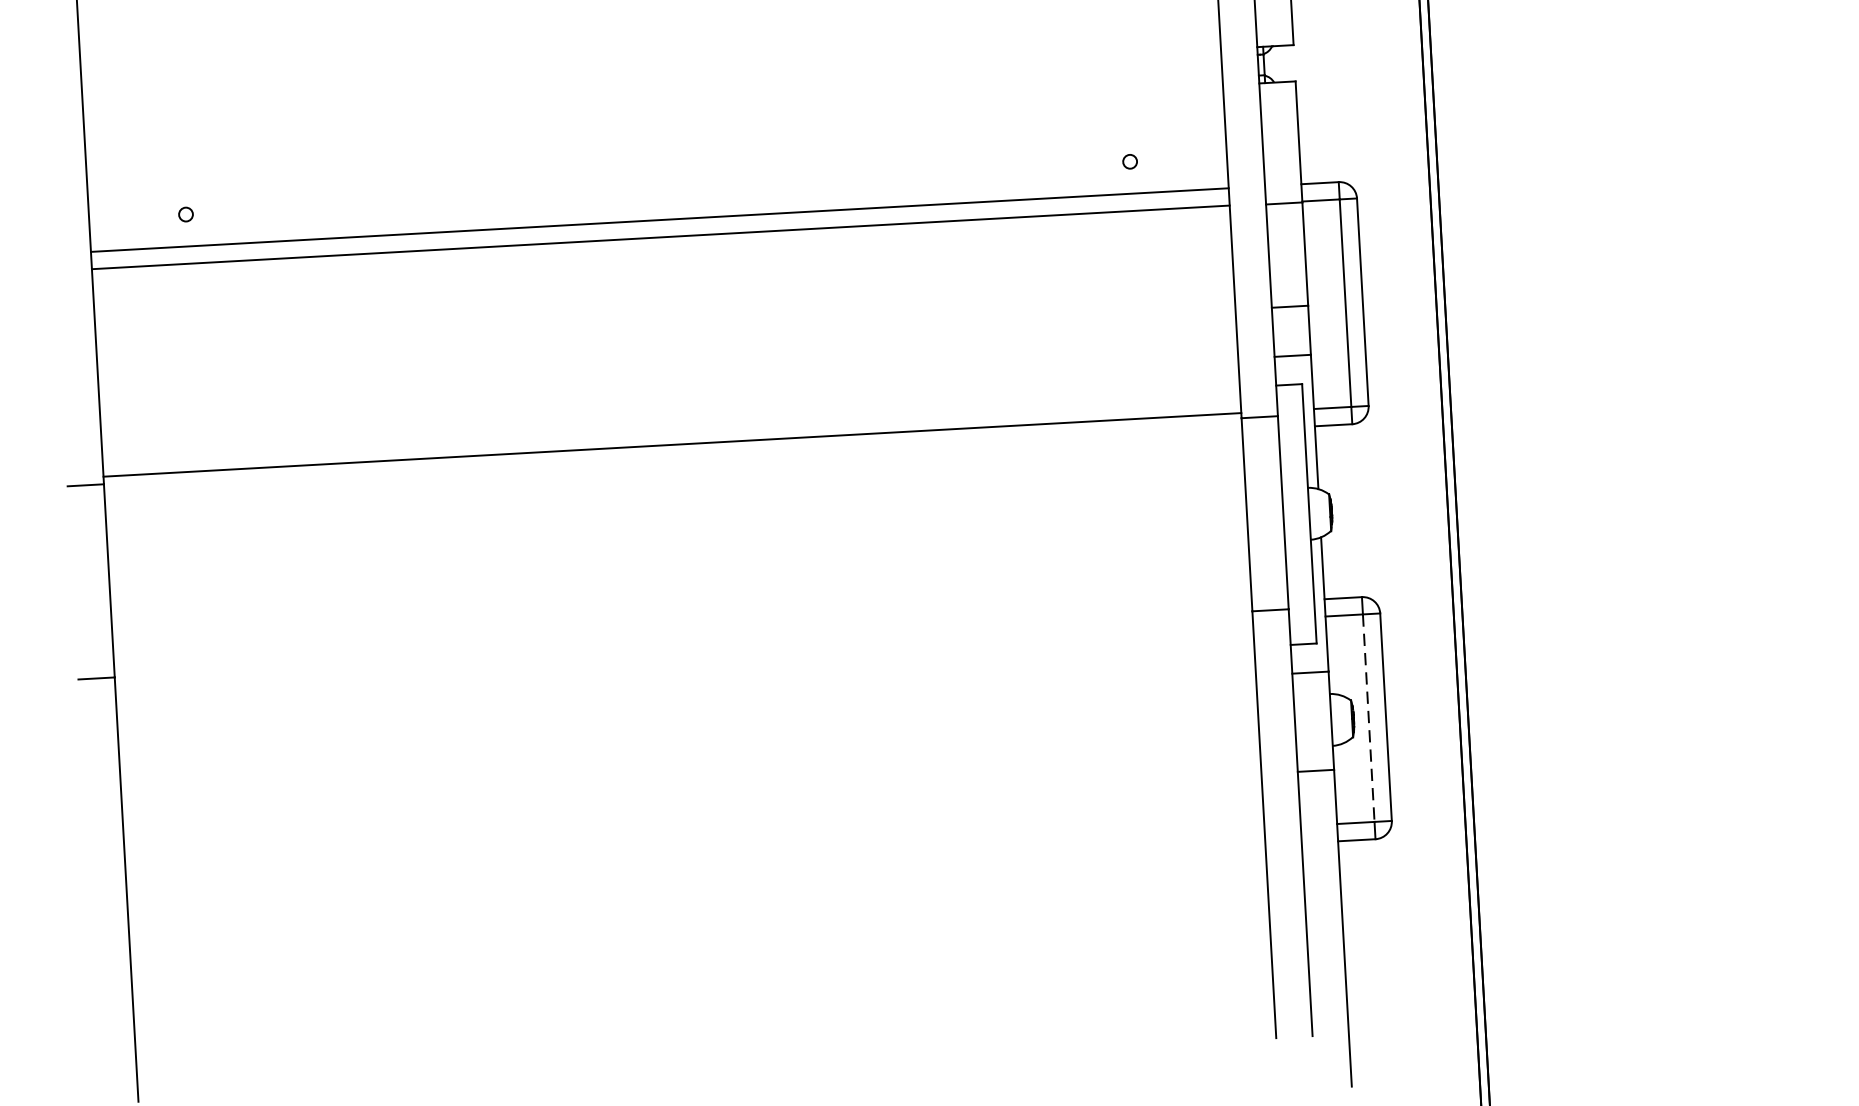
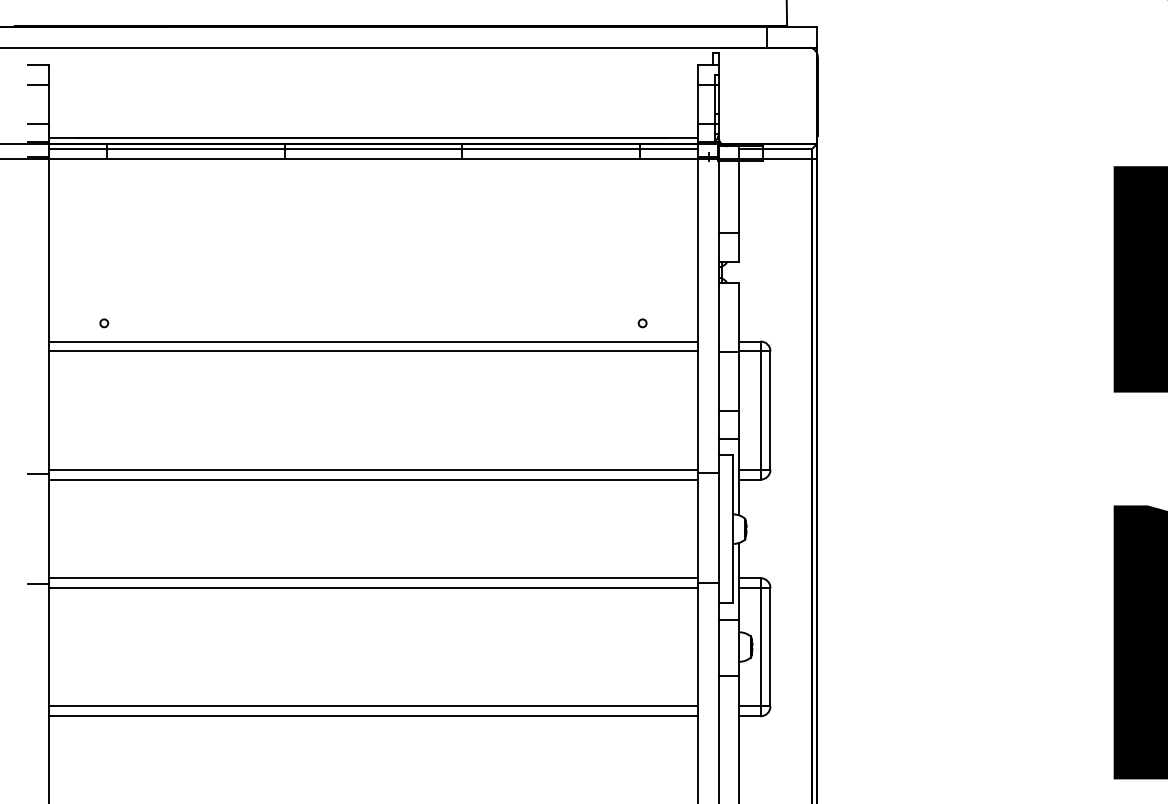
line: (673, 461) -> (373, 479), added
line: (683, 635) -> (373, 578), added
line: (684, 653) -> (373, 588), added
line: (1368, 718) -> (760, 647), dashed -> solid
line: (695, 860) -> (373, 706), added
line: (696, 877) -> (373, 716), added

